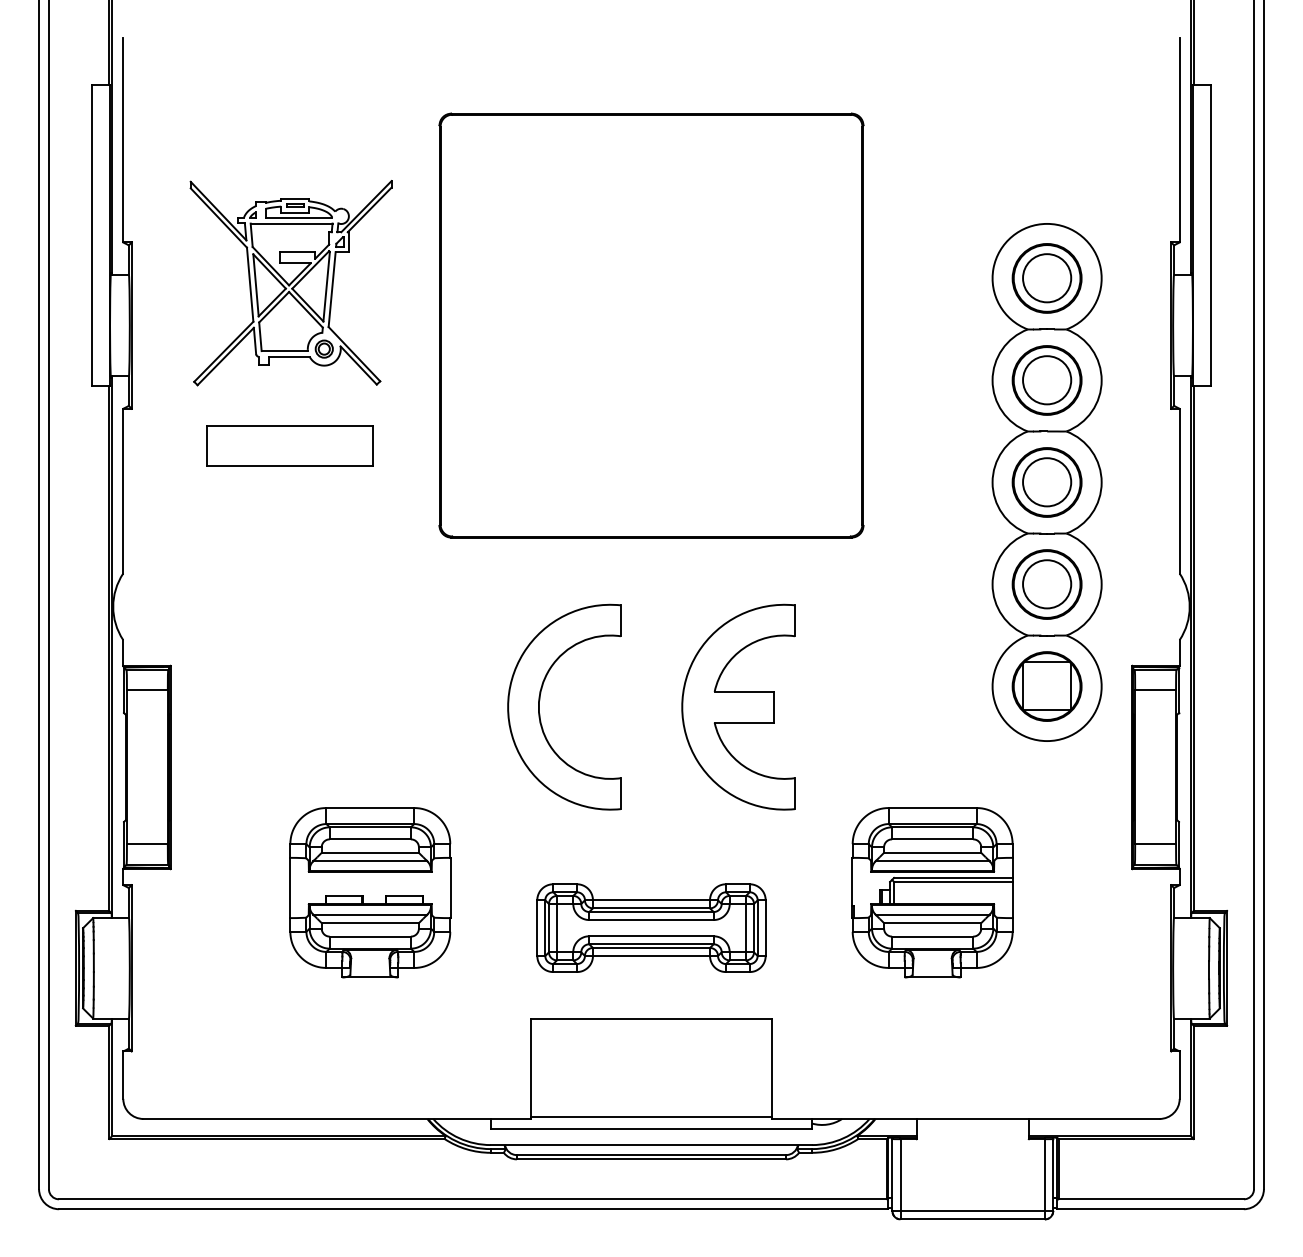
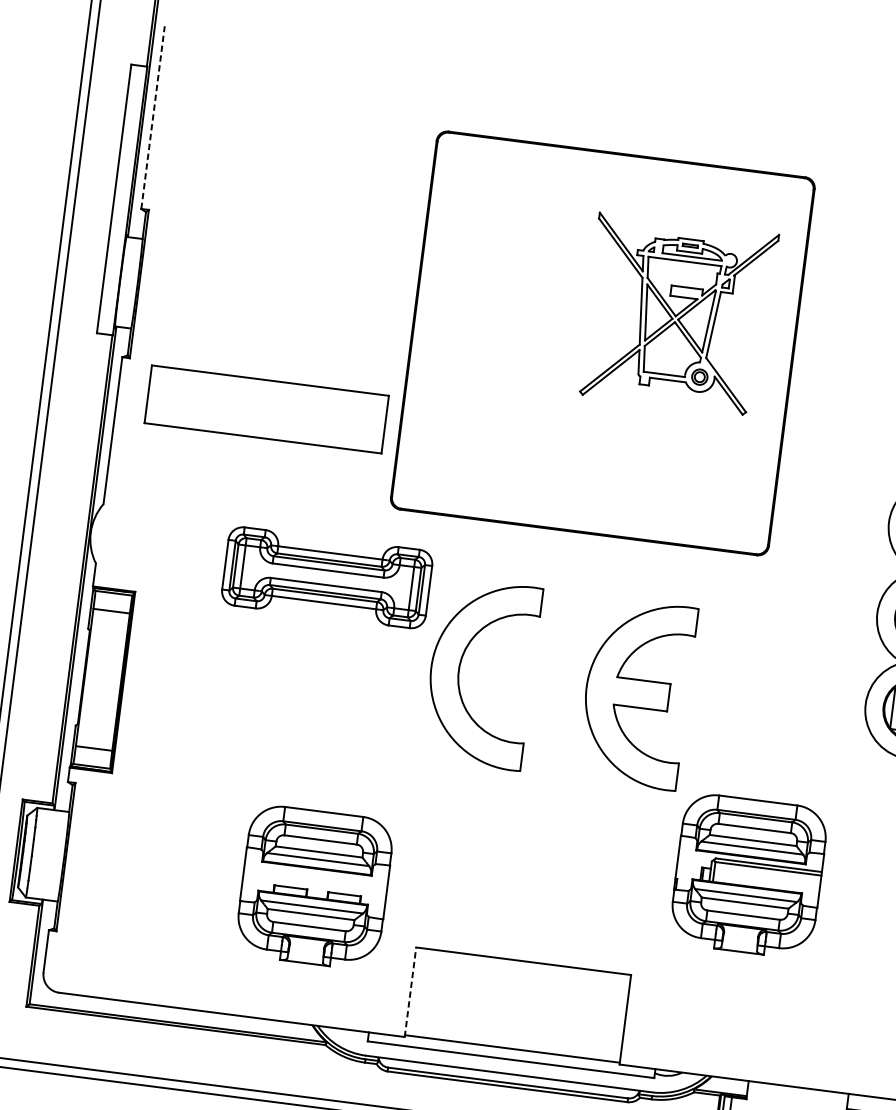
line: (123, 139) -> (153, 117), solid -> dashed
part: (290, 283) -> (677, 314), moved
part: (289, 445) -> (266, 408), size x1.6
part: (370, 892) -> (314, 887), moved
part: (932, 892) -> (748, 875), moved
part: (651, 927) -> (327, 577), moved
line: (530, 1068) -> (410, 991), solid -> dashed

